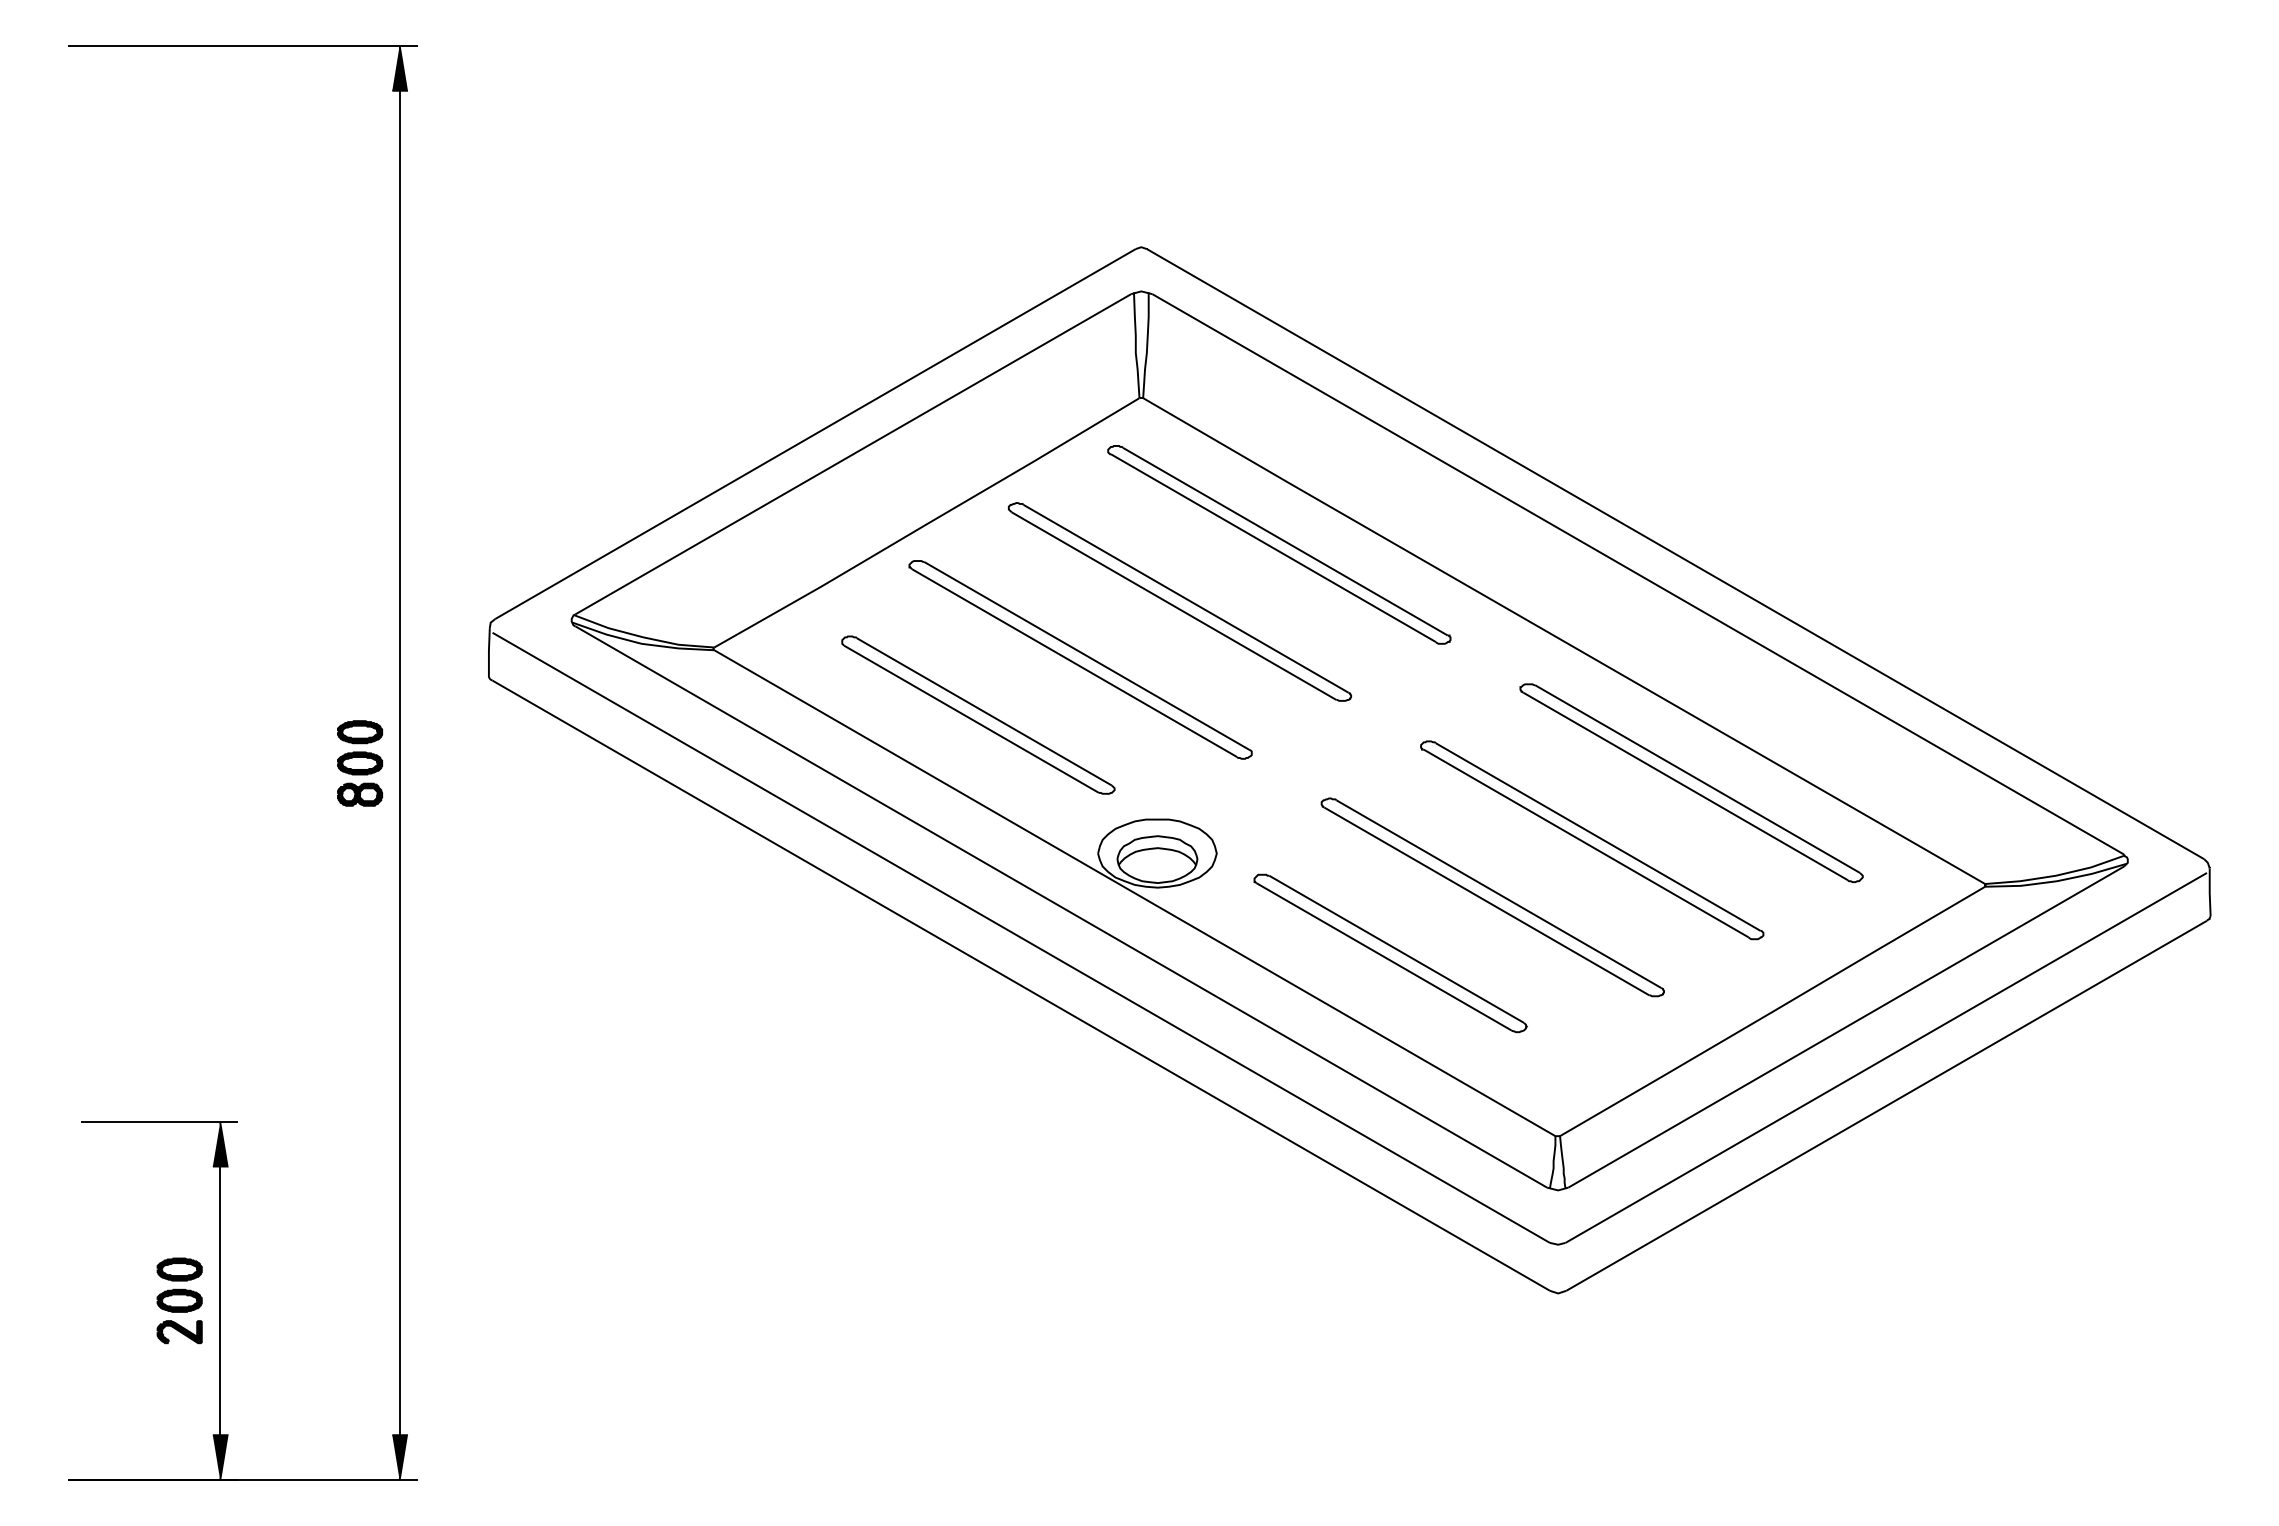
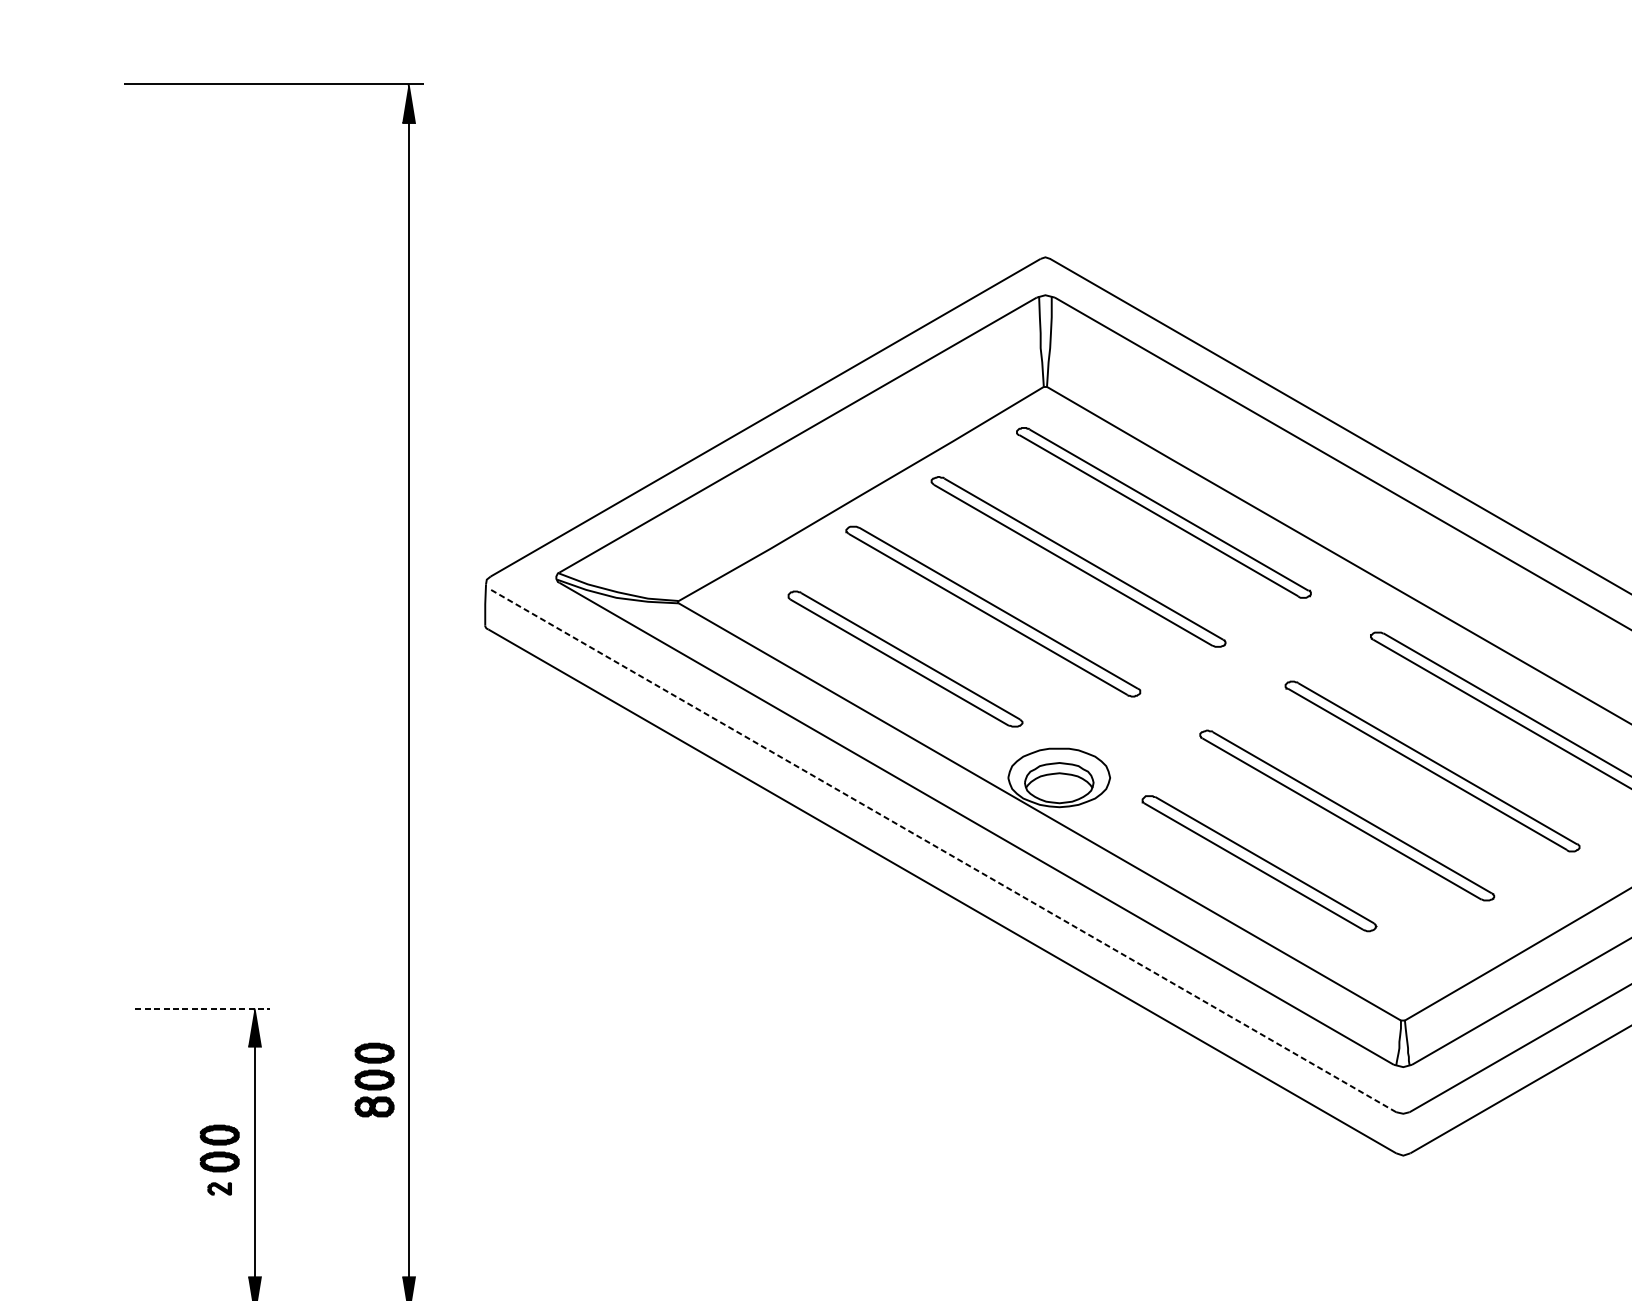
part: (360, 763) -> (374, 1080), moved
line: (1020, 937) -> (941, 849), solid -> dashed
line: (159, 1122) -> (202, 1008), solid -> dashed
part: (179, 1332) -> (219, 1189), size x0.6

